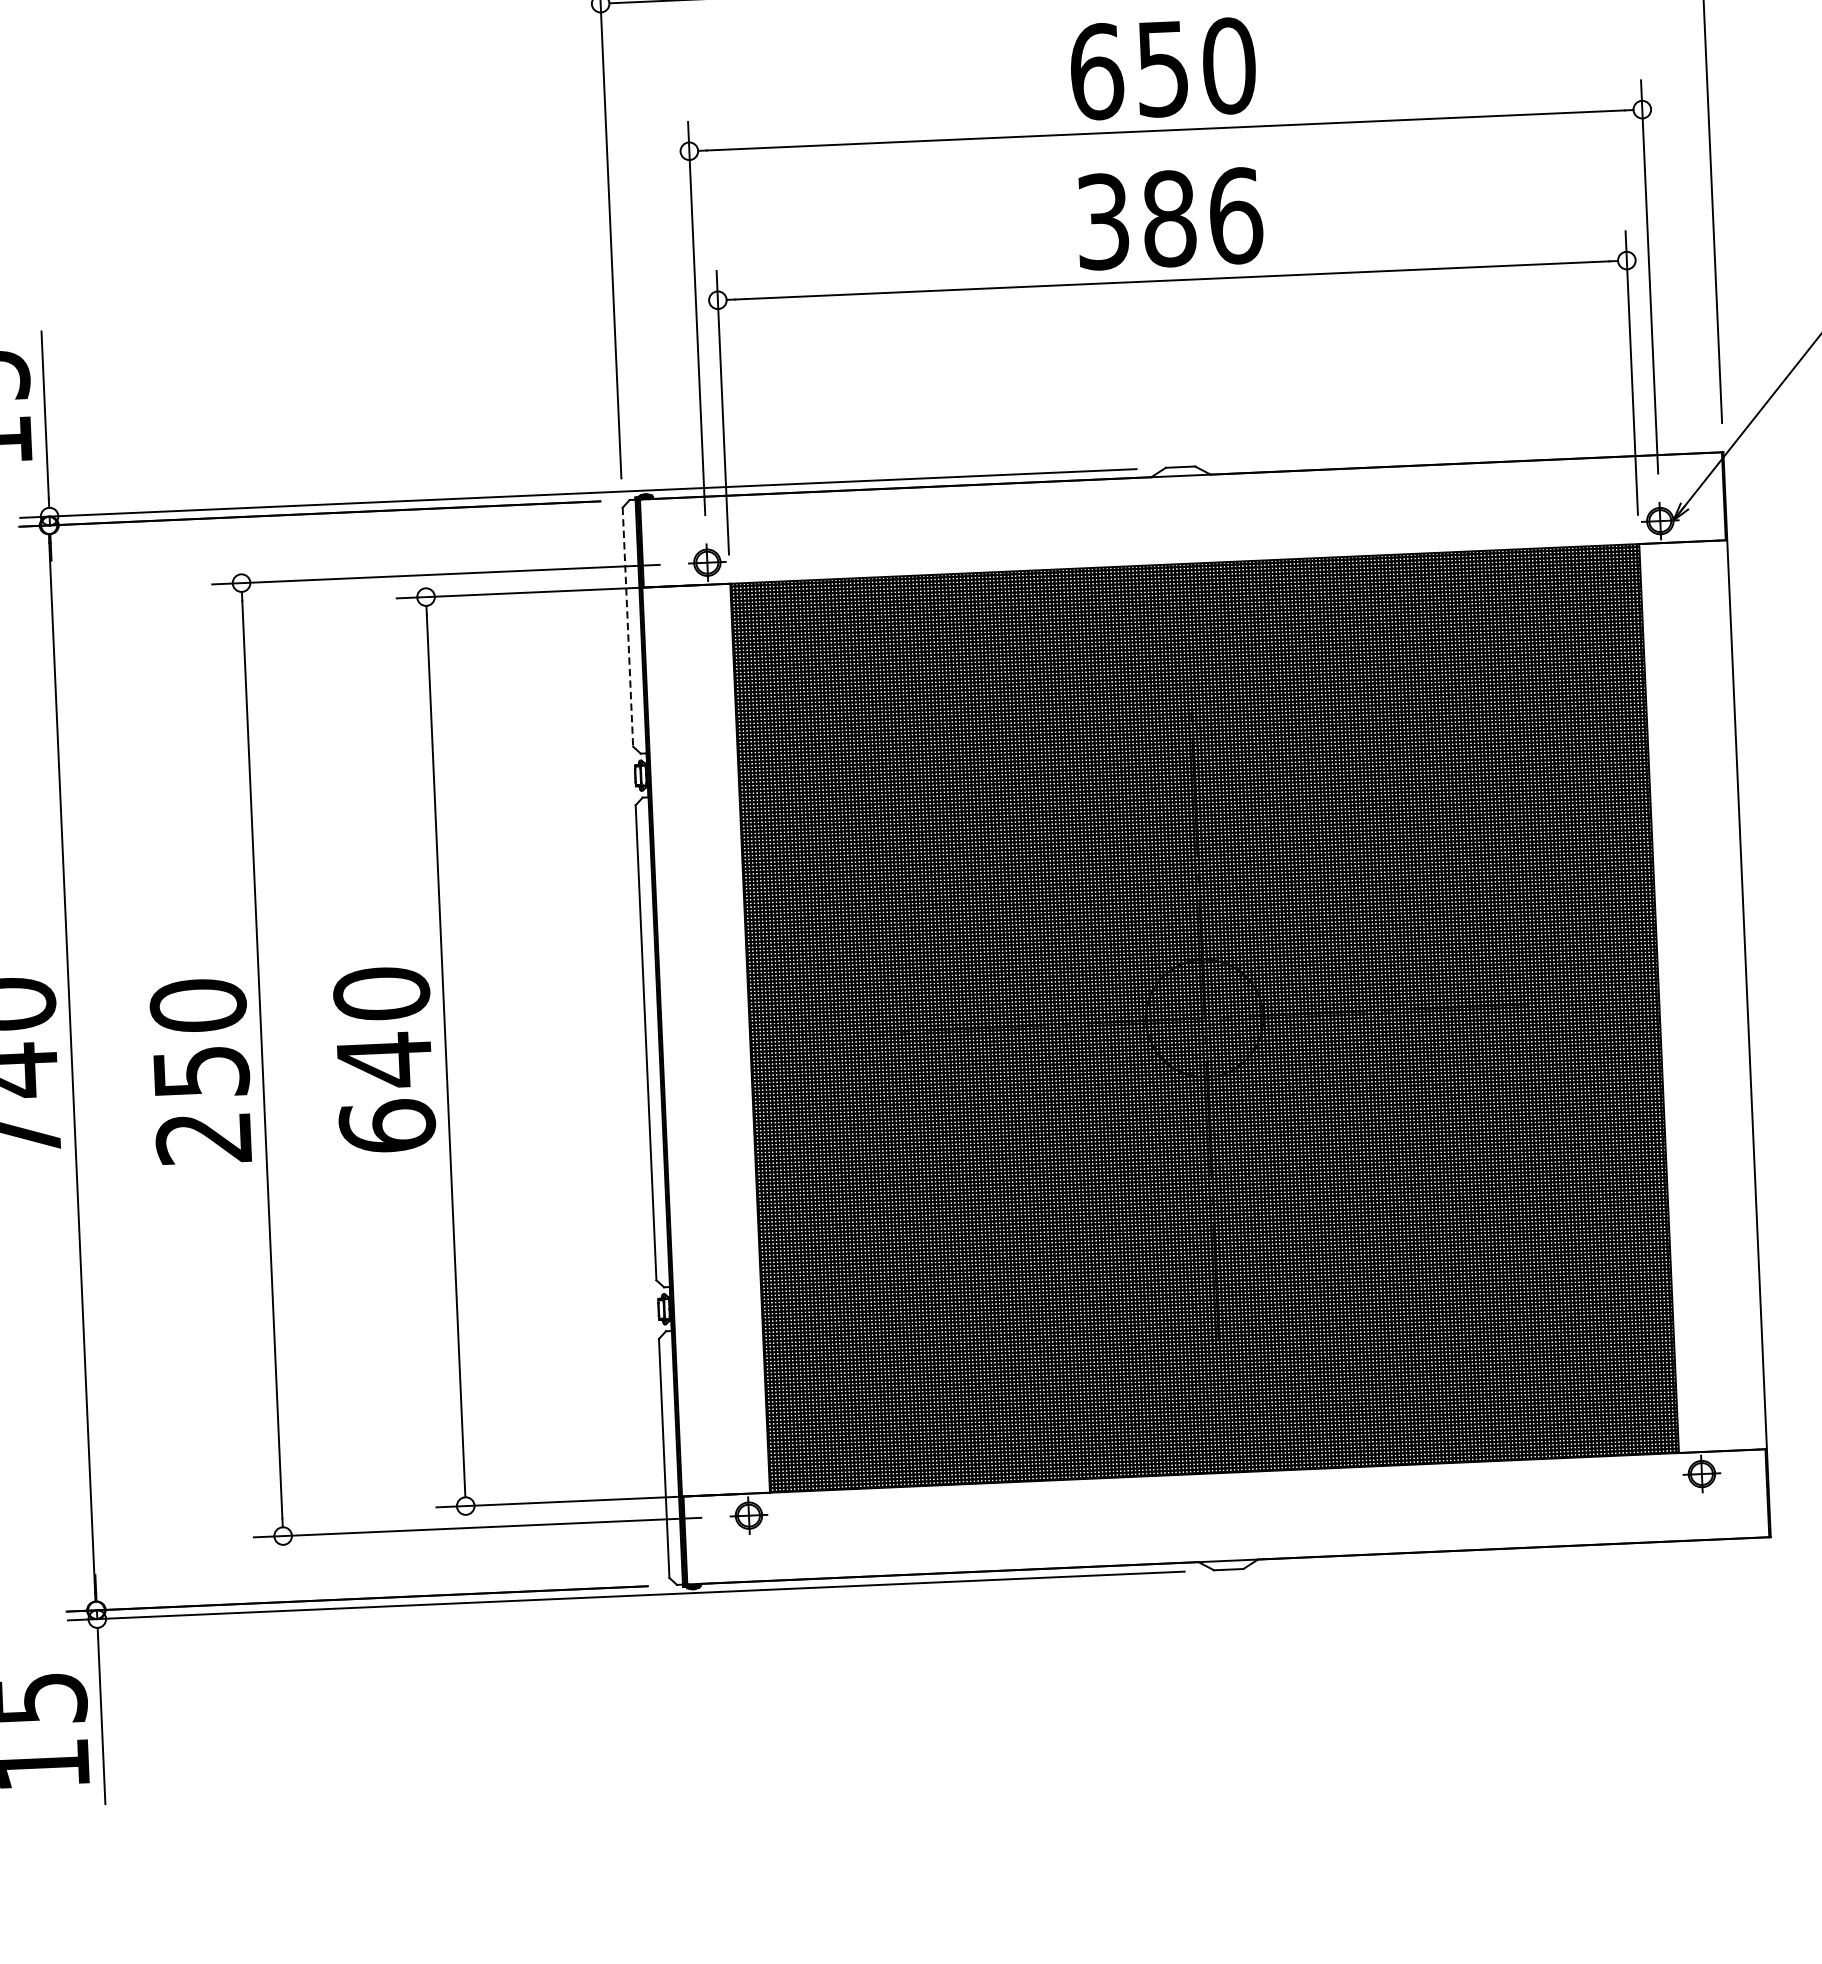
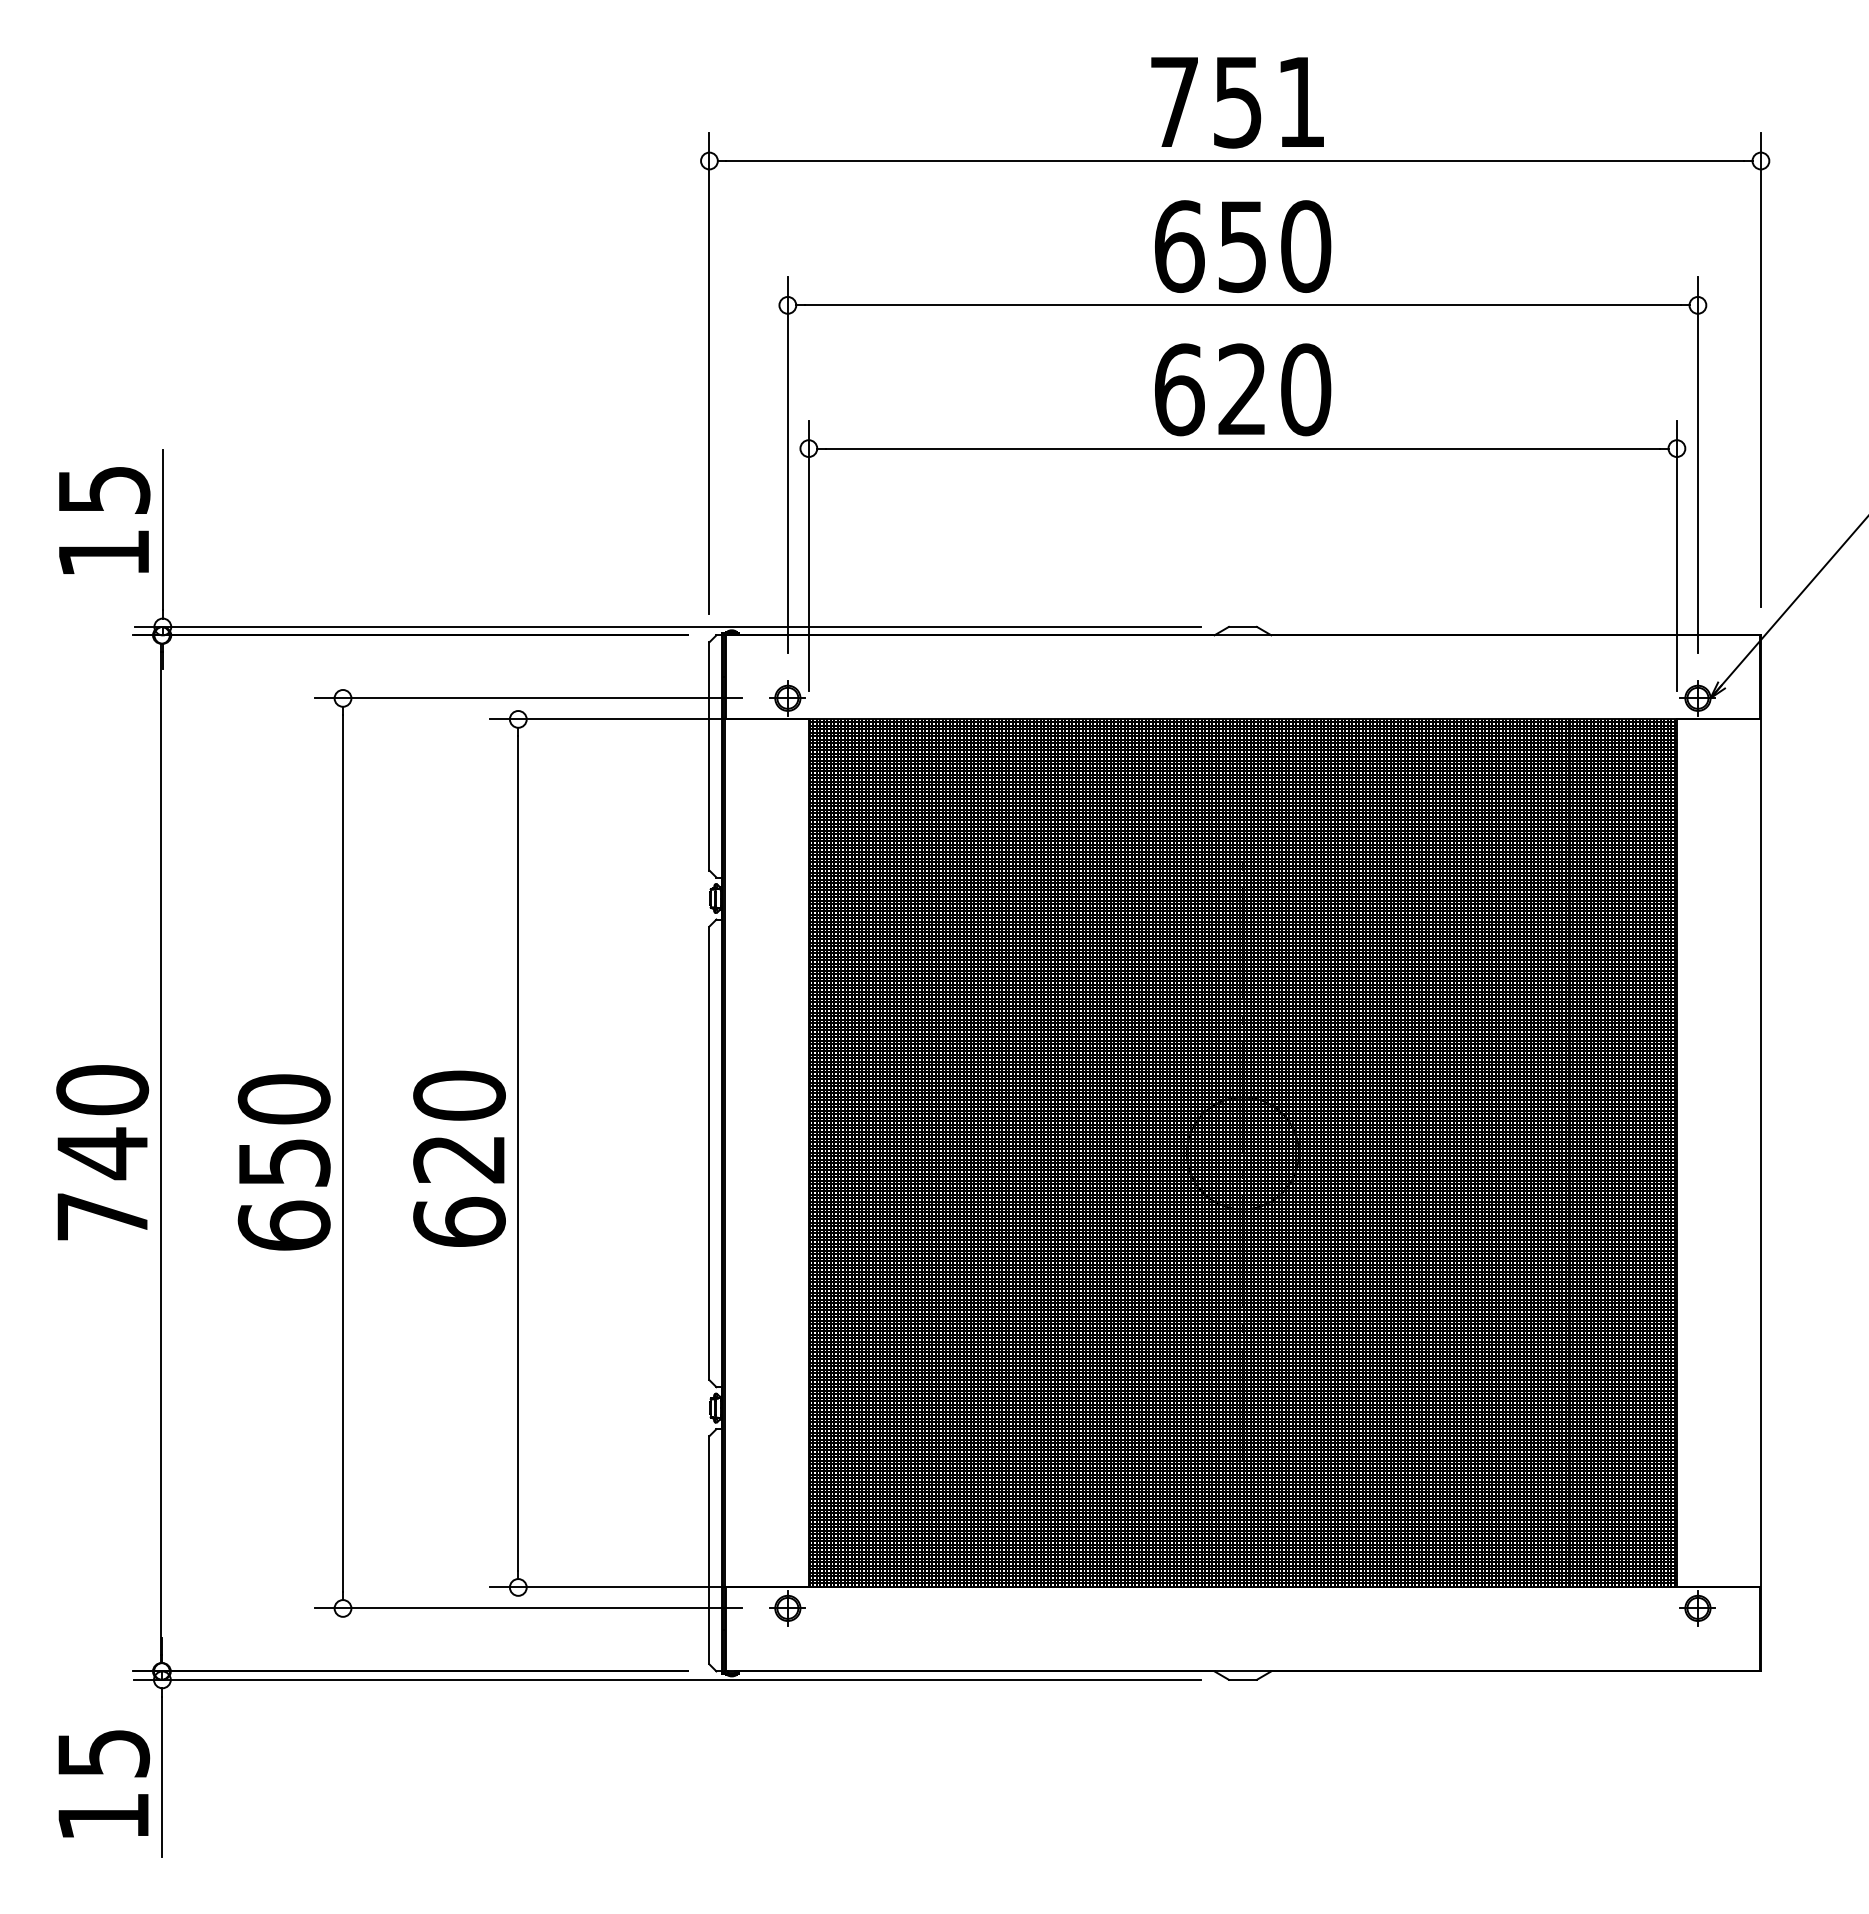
text: (1170, 218) -> (1243, 389), 386 -> 620
line: (627, 627) -> (709, 756), dashed -> solid
text: (383, 1060) -> (458, 1159), 640 -> 620
text: (203, 1137) -> (283, 1225), 250 -> 650

